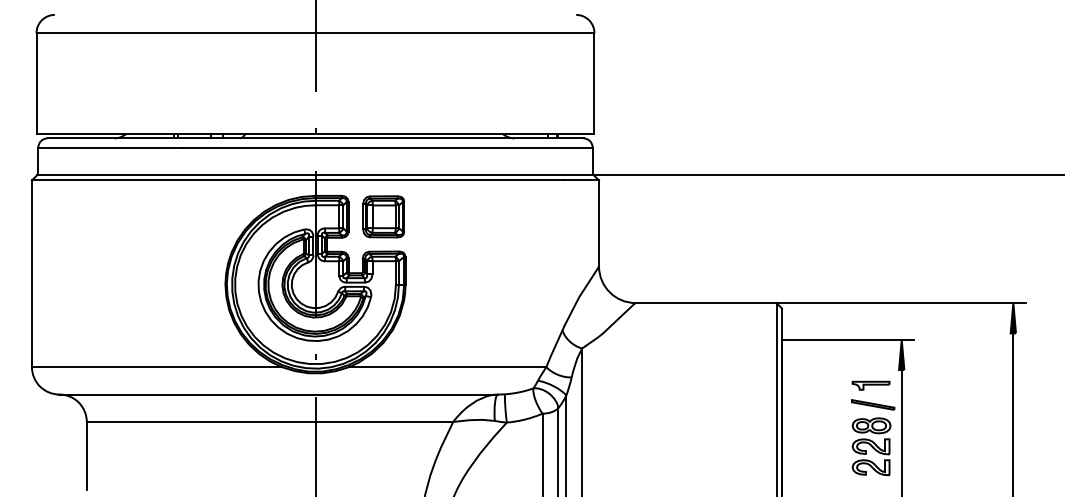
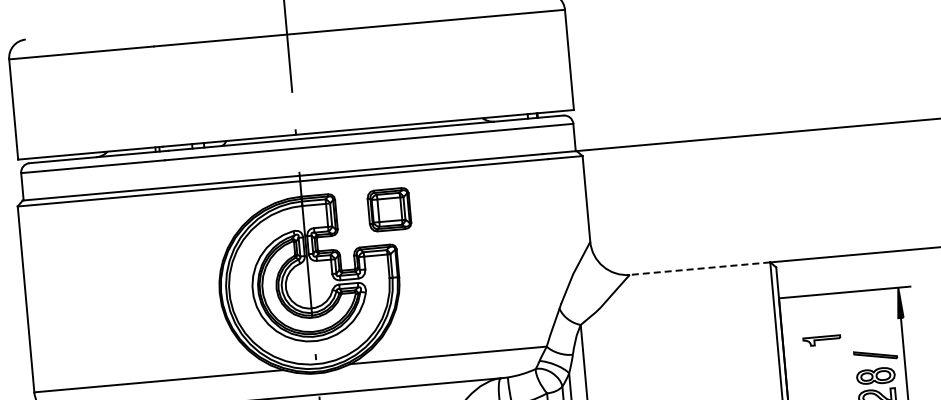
part: (383, 216) -> (389, 209), moved
line: (705, 303) -> (699, 269), solid -> dashed
part: (870, 385) -> (821, 340), moved

